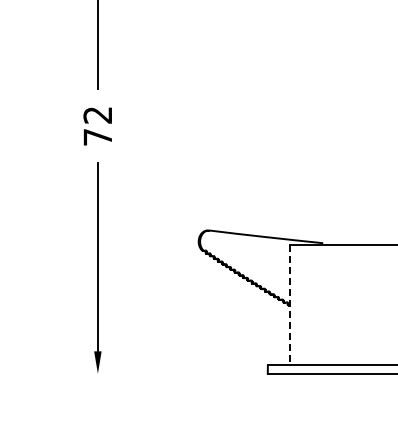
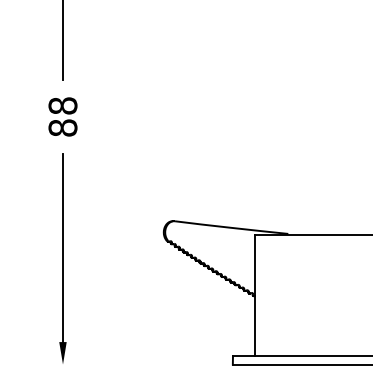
text: (97, 125) -> (62, 116), 72 -> 88
line: (290, 305) -> (255, 296), dashed -> solid

